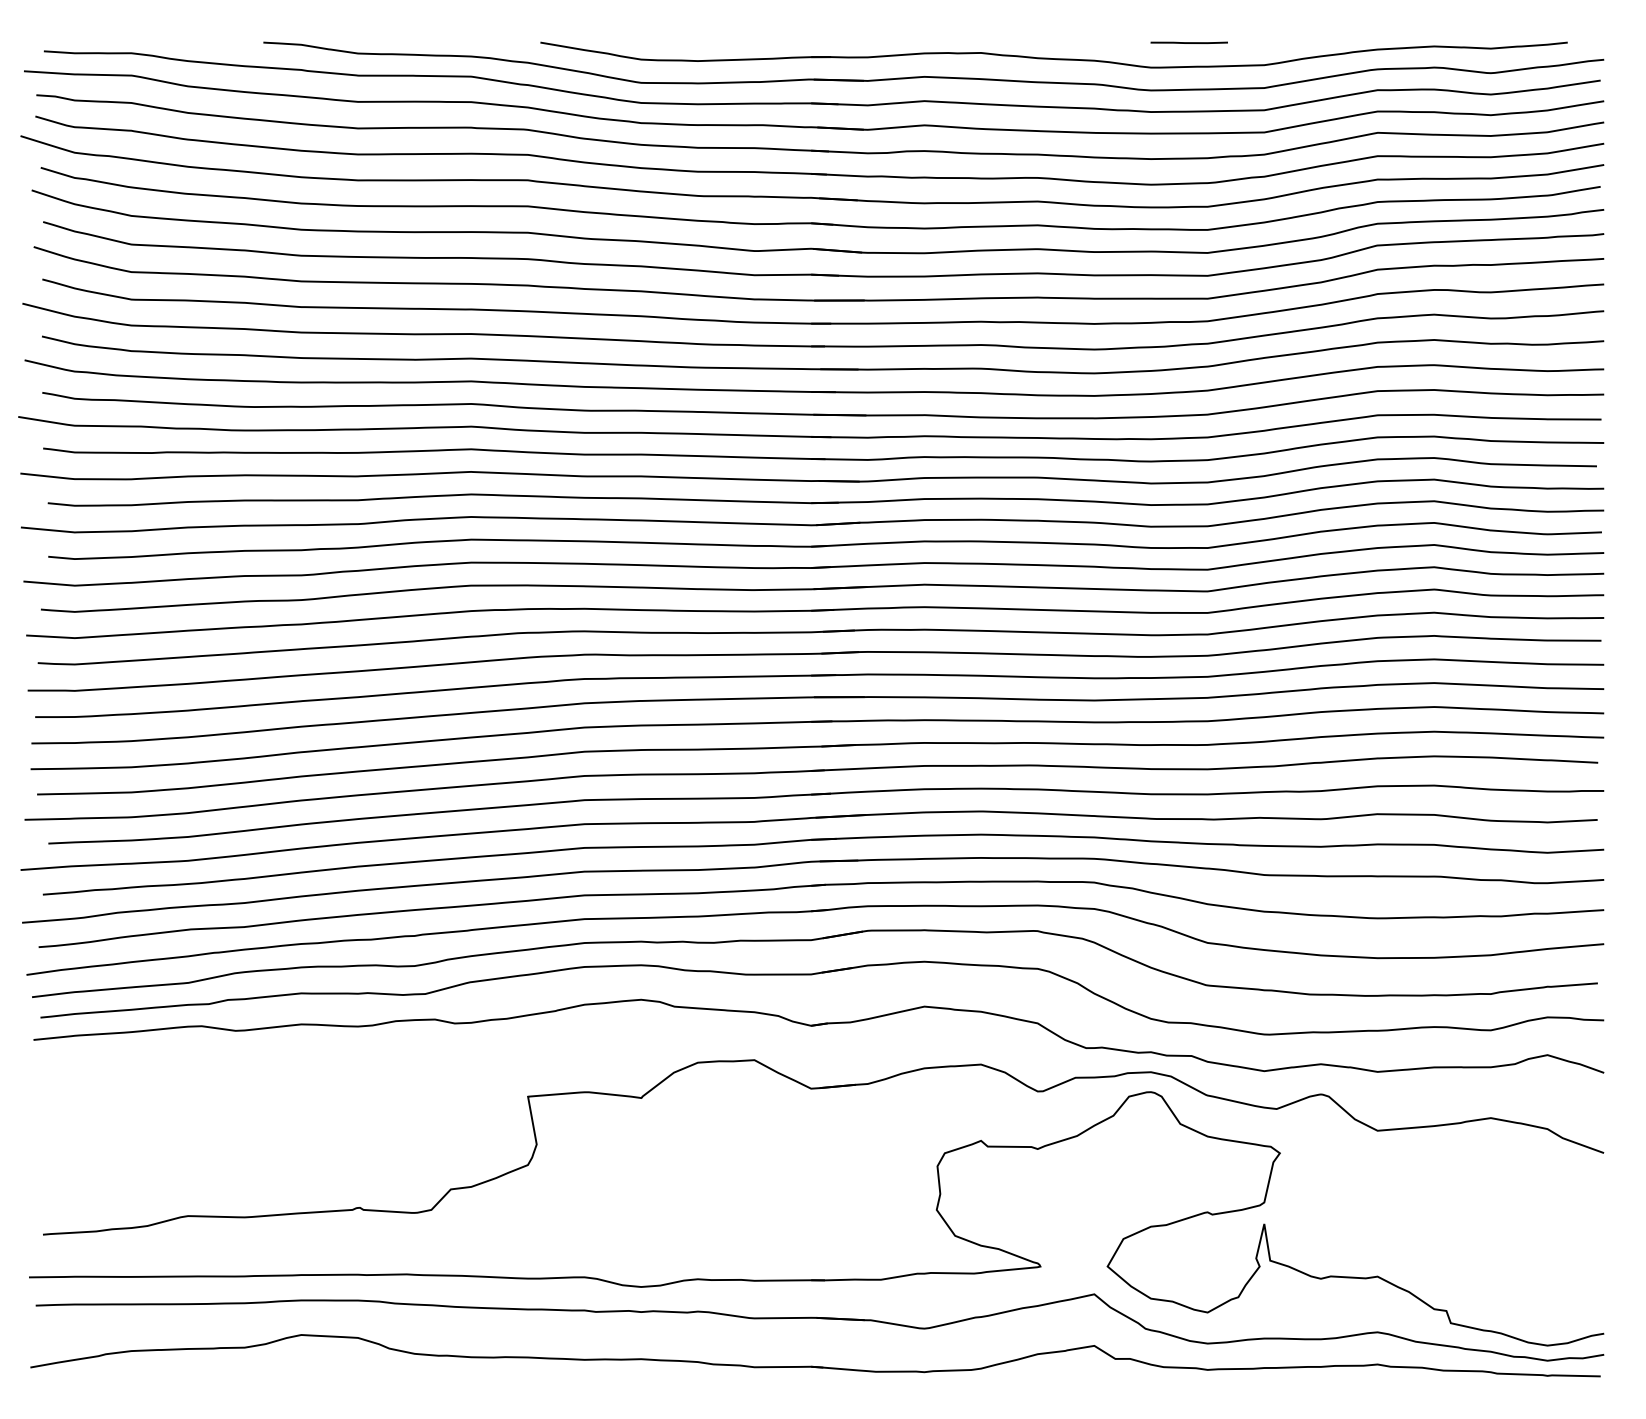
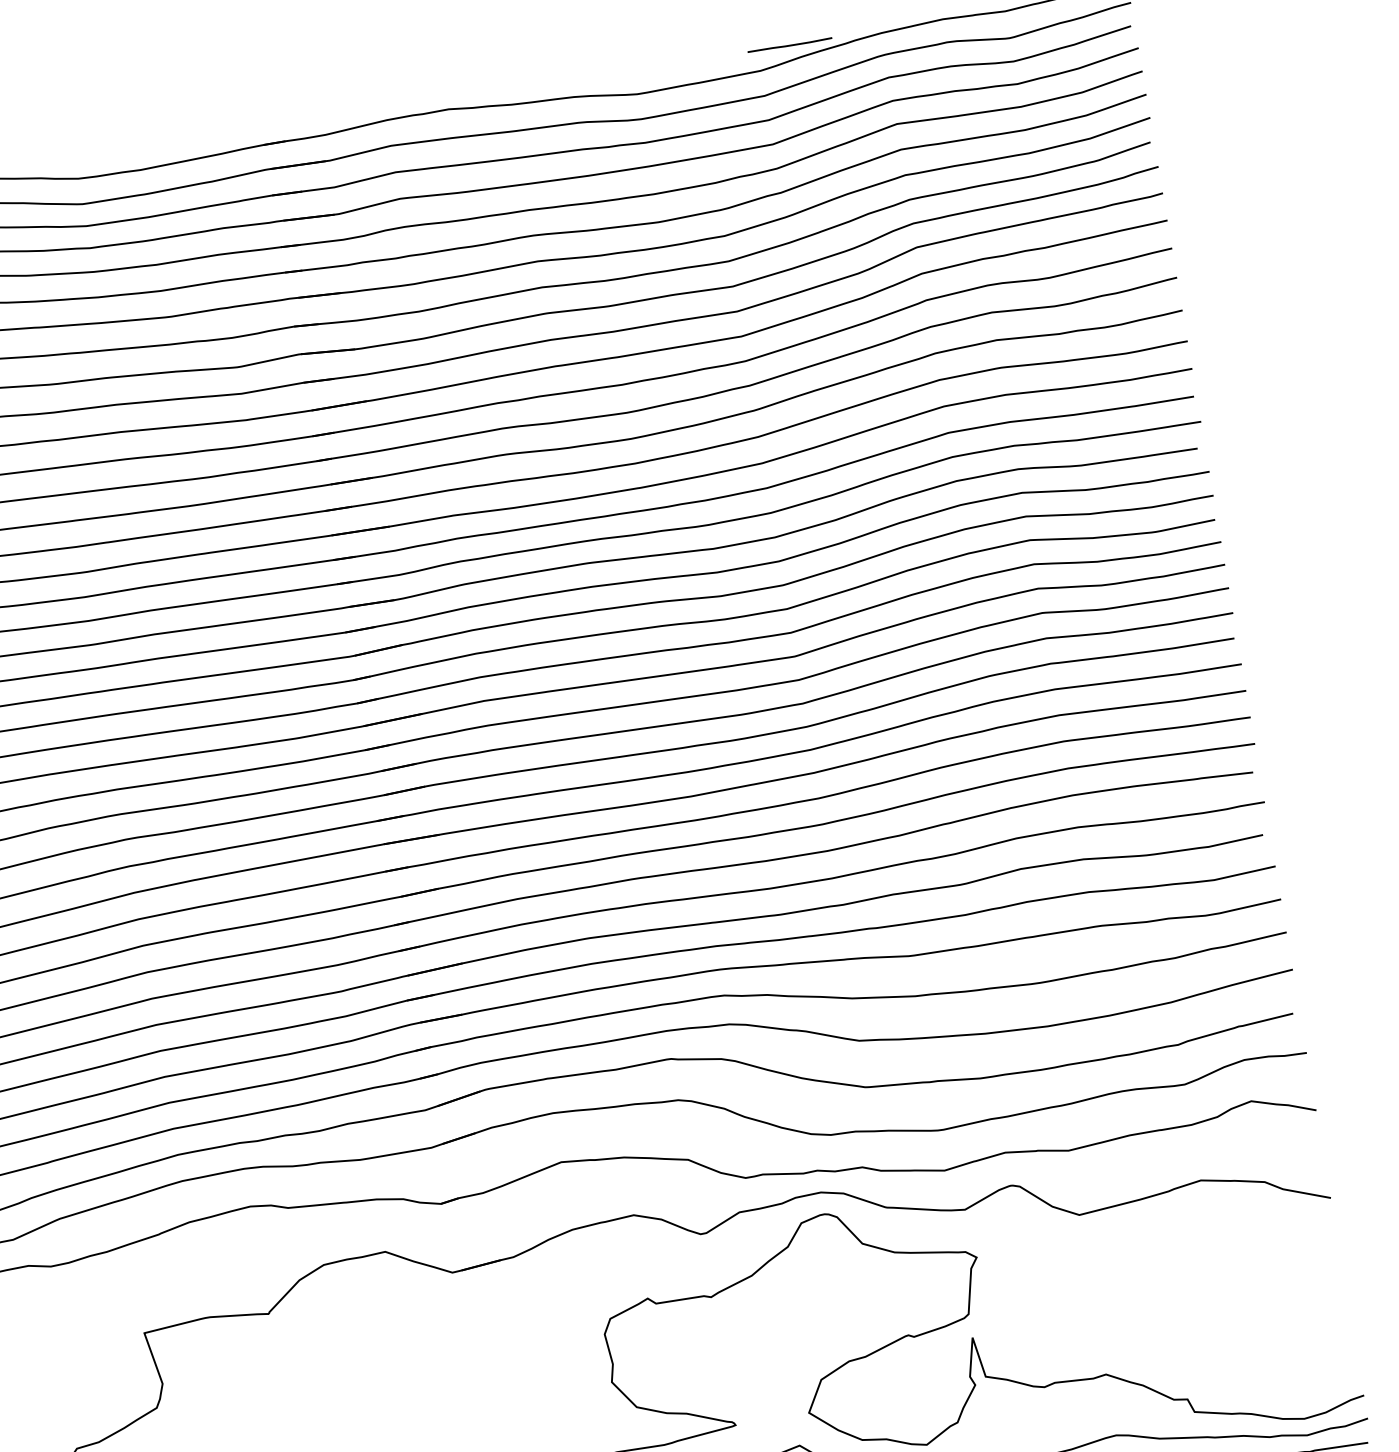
line: (1188, 42) -> (789, 45), moved

